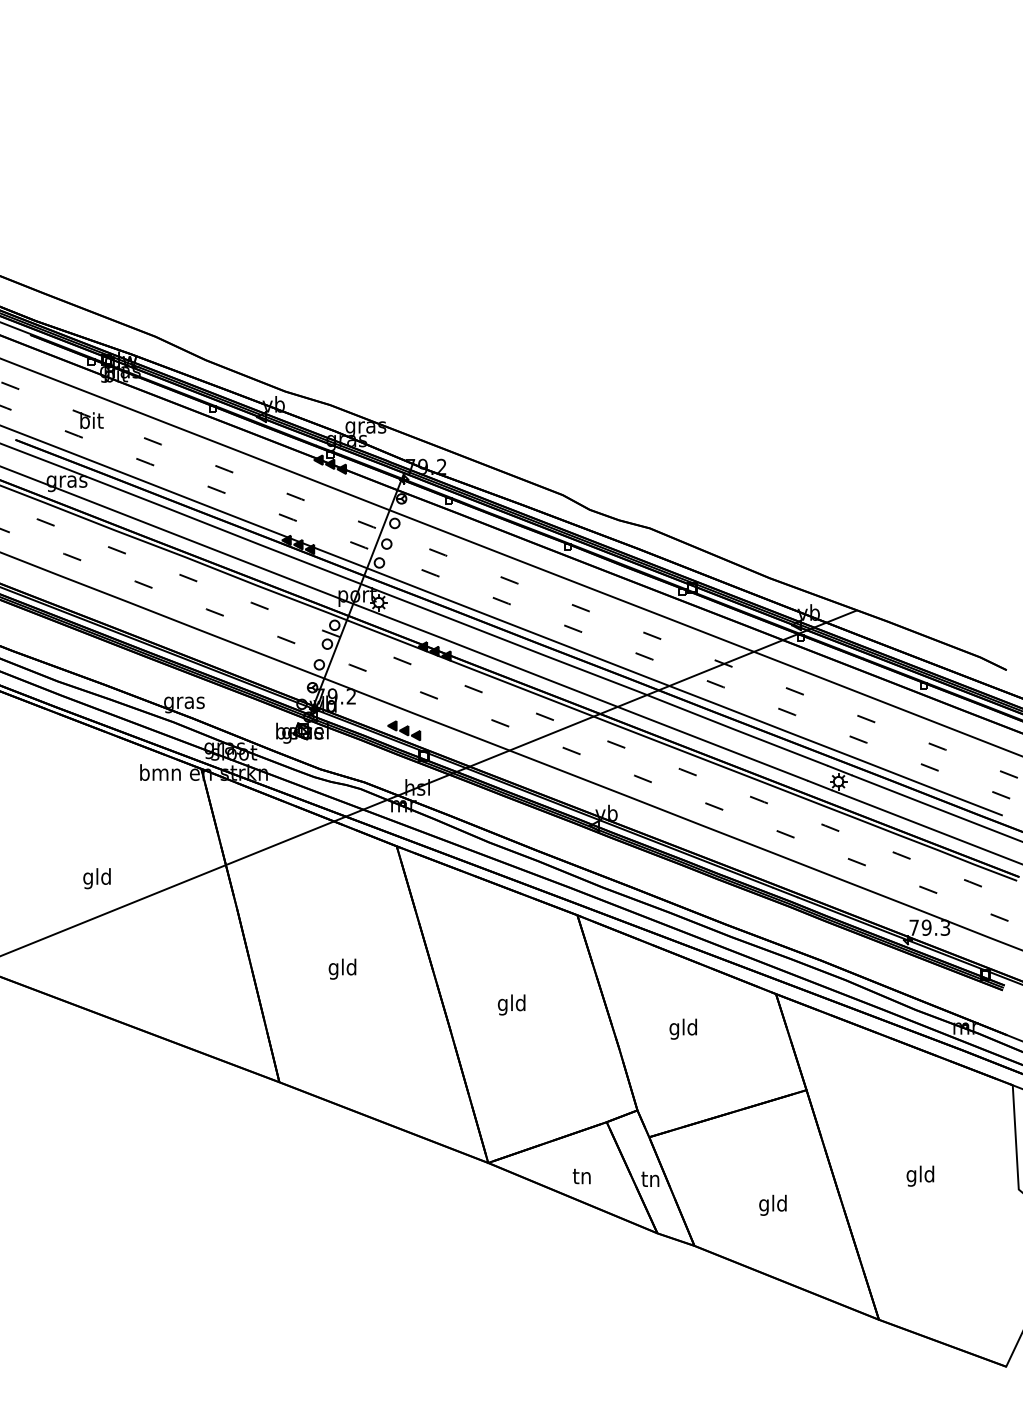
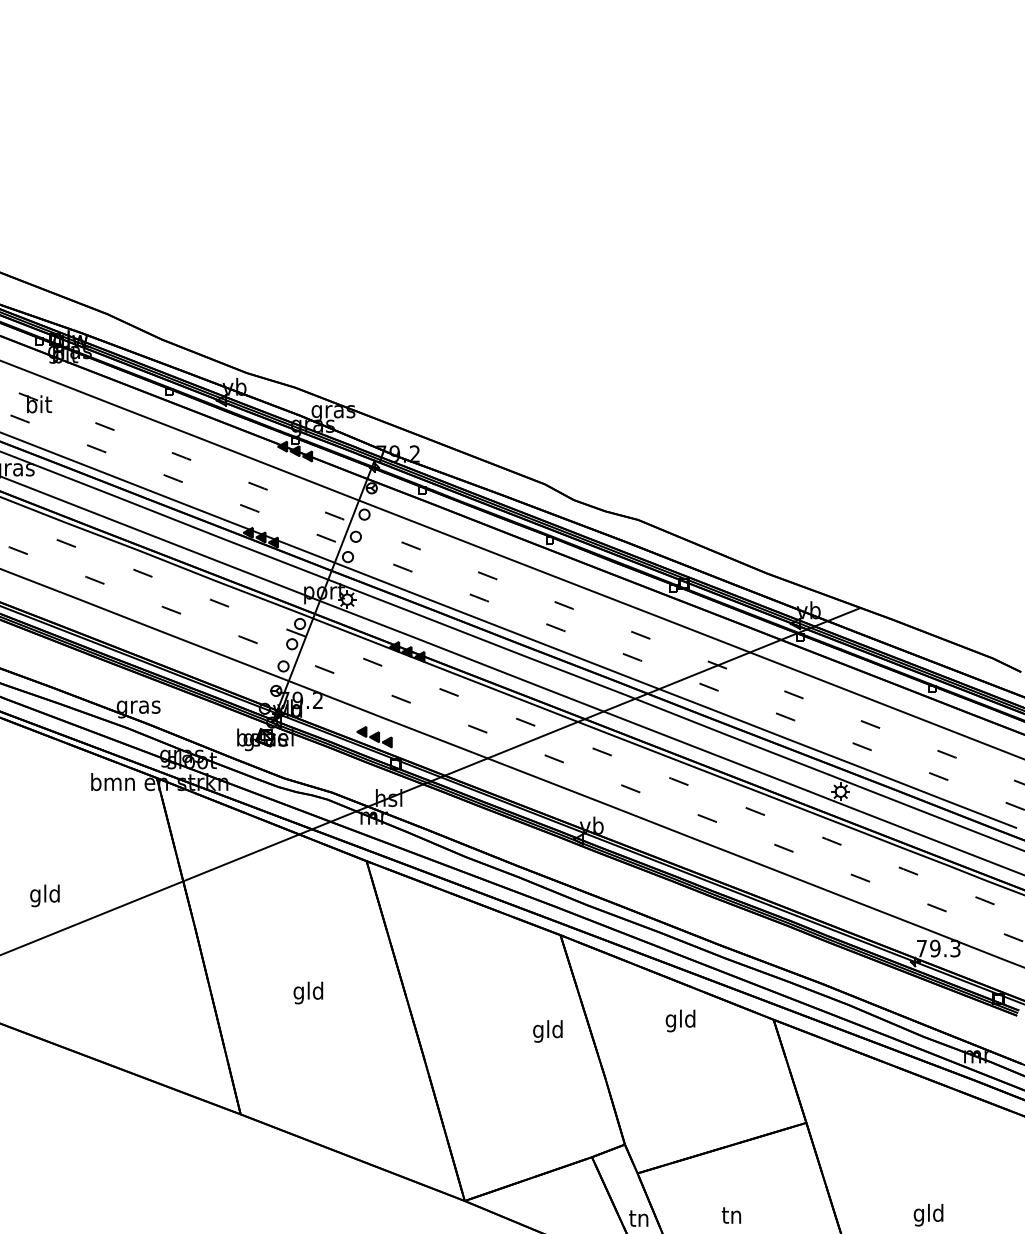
text: (511, 1004) -> (547, 1030), moved
text: (682, 1028) -> (679, 1020), moved
text: (581, 1176) -> (731, 1215), moved

